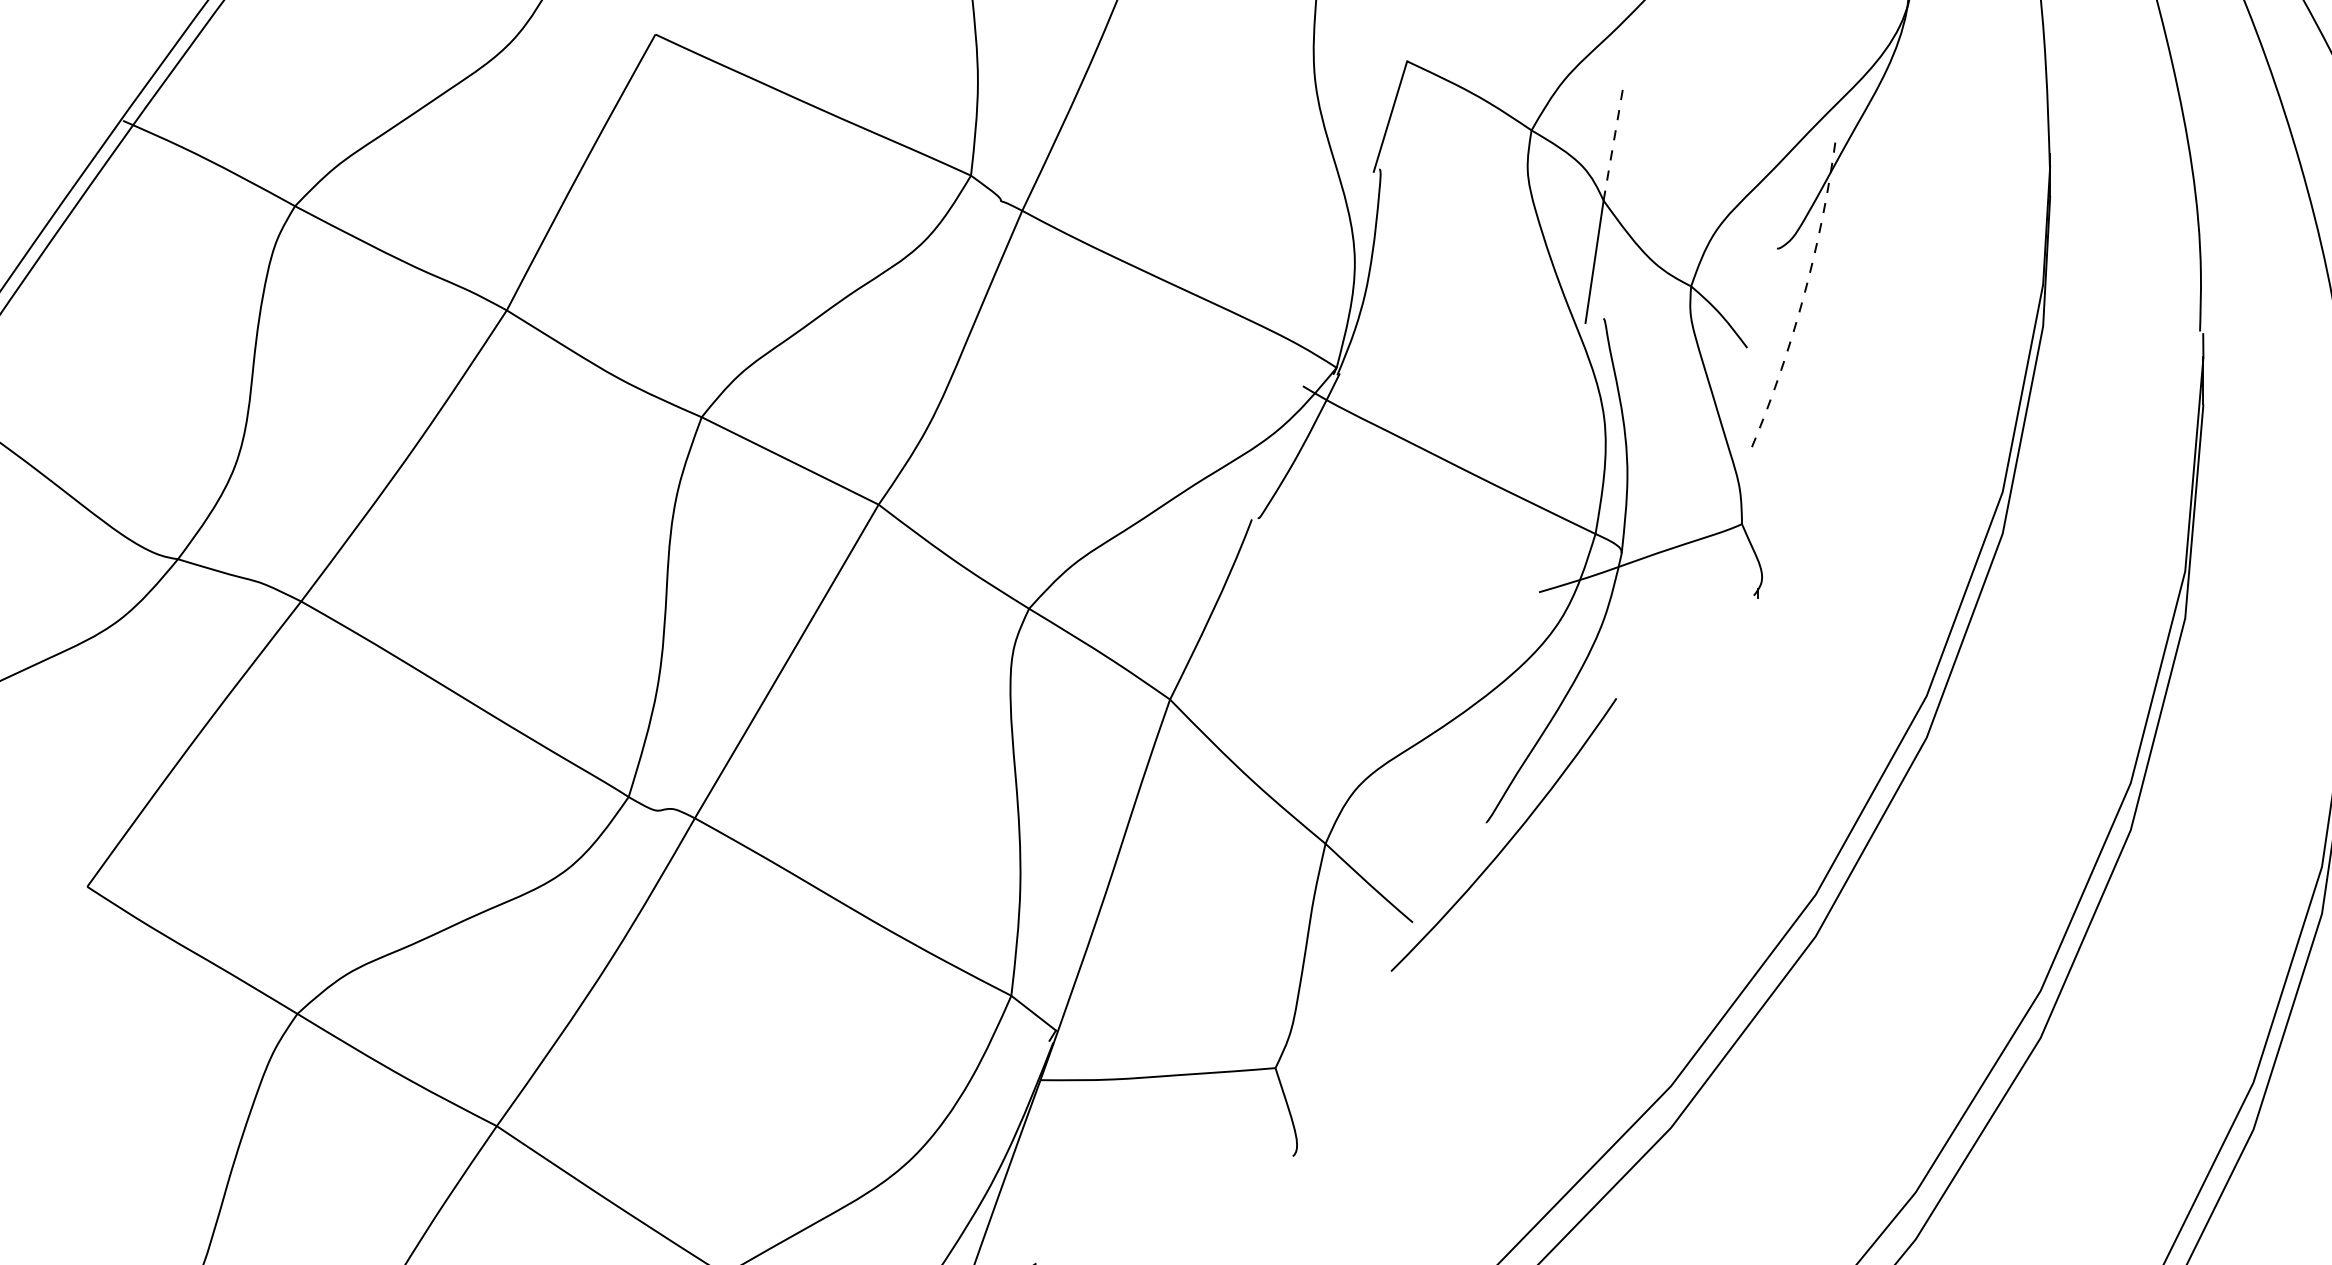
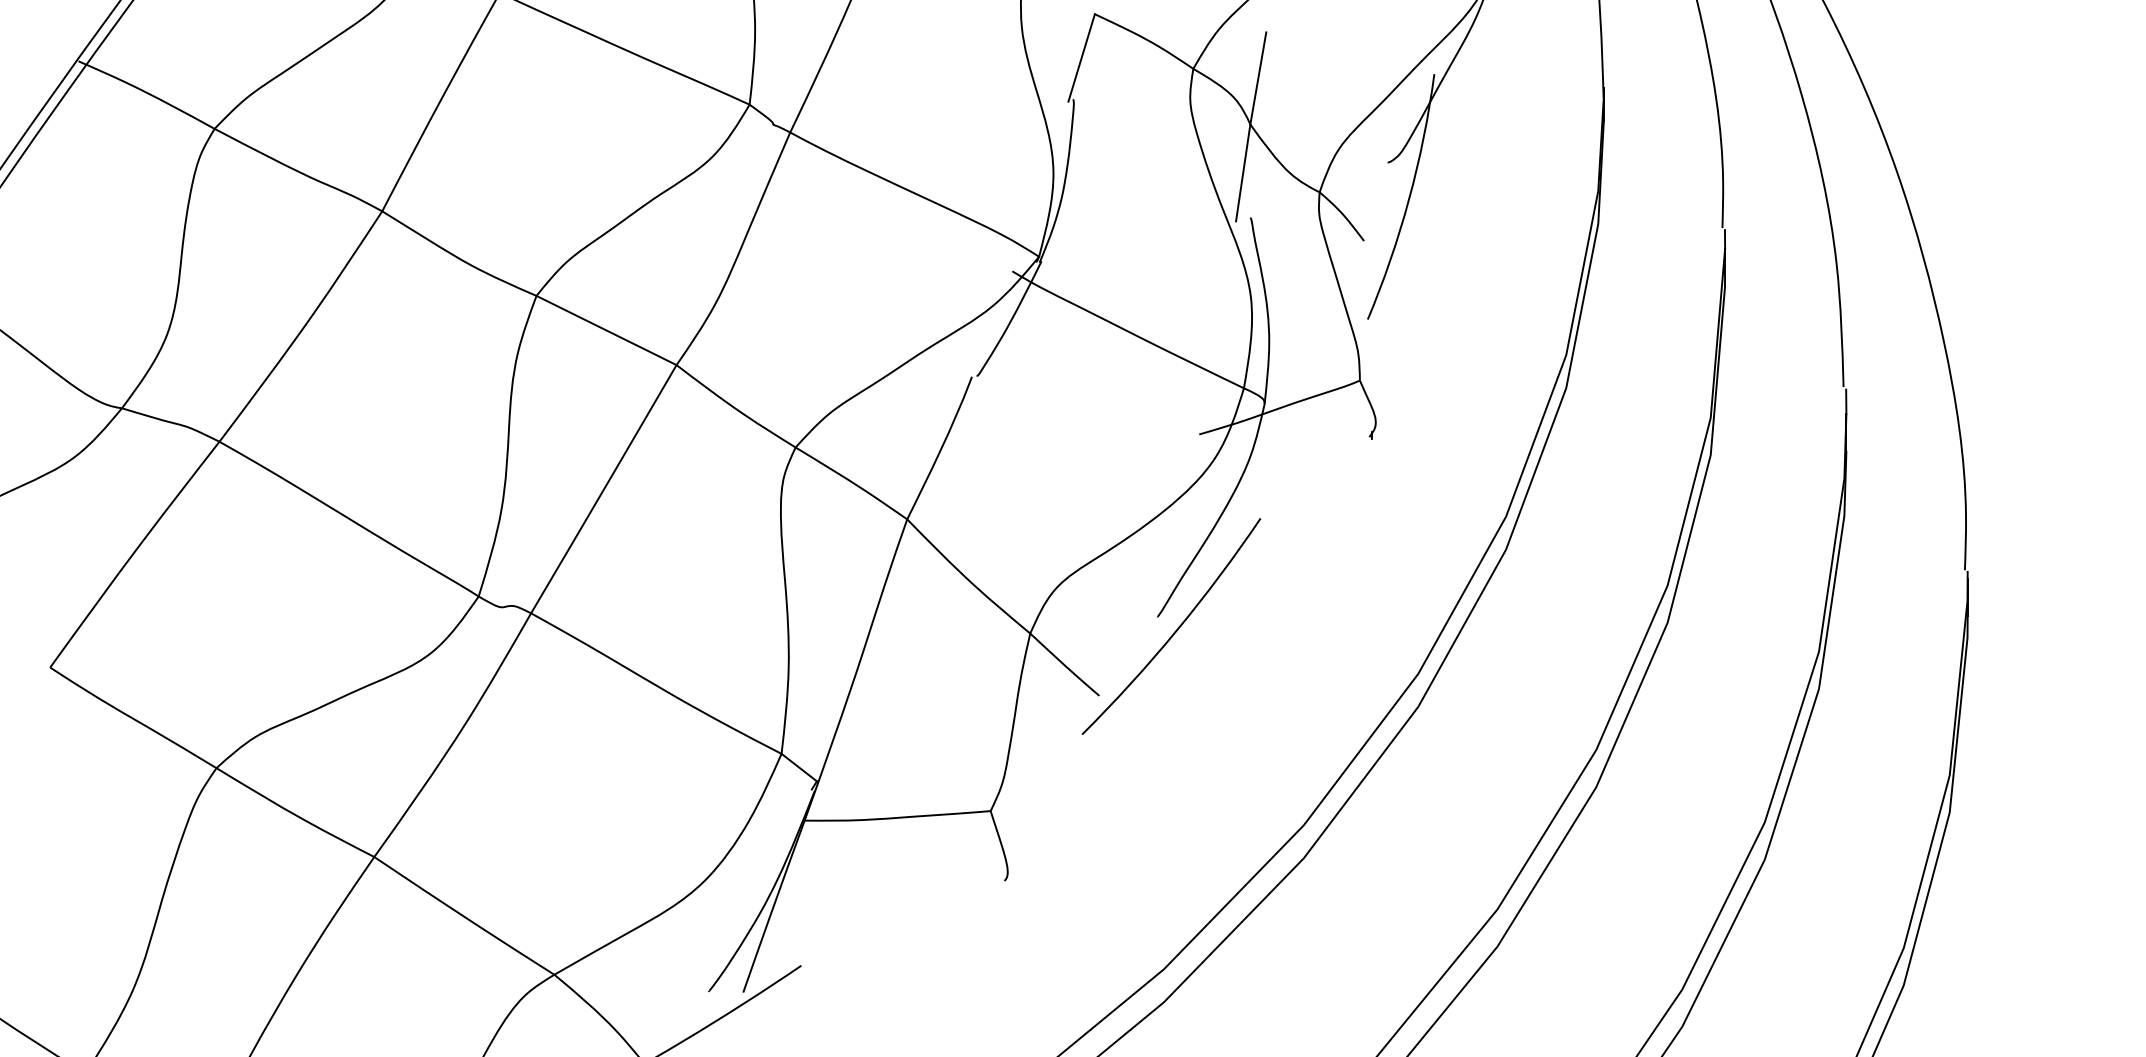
line: (1613, 142) -> (1258, 78), dashed -> solid
arc: (1804, 295) -> (1409, 199), dashed -> solid

